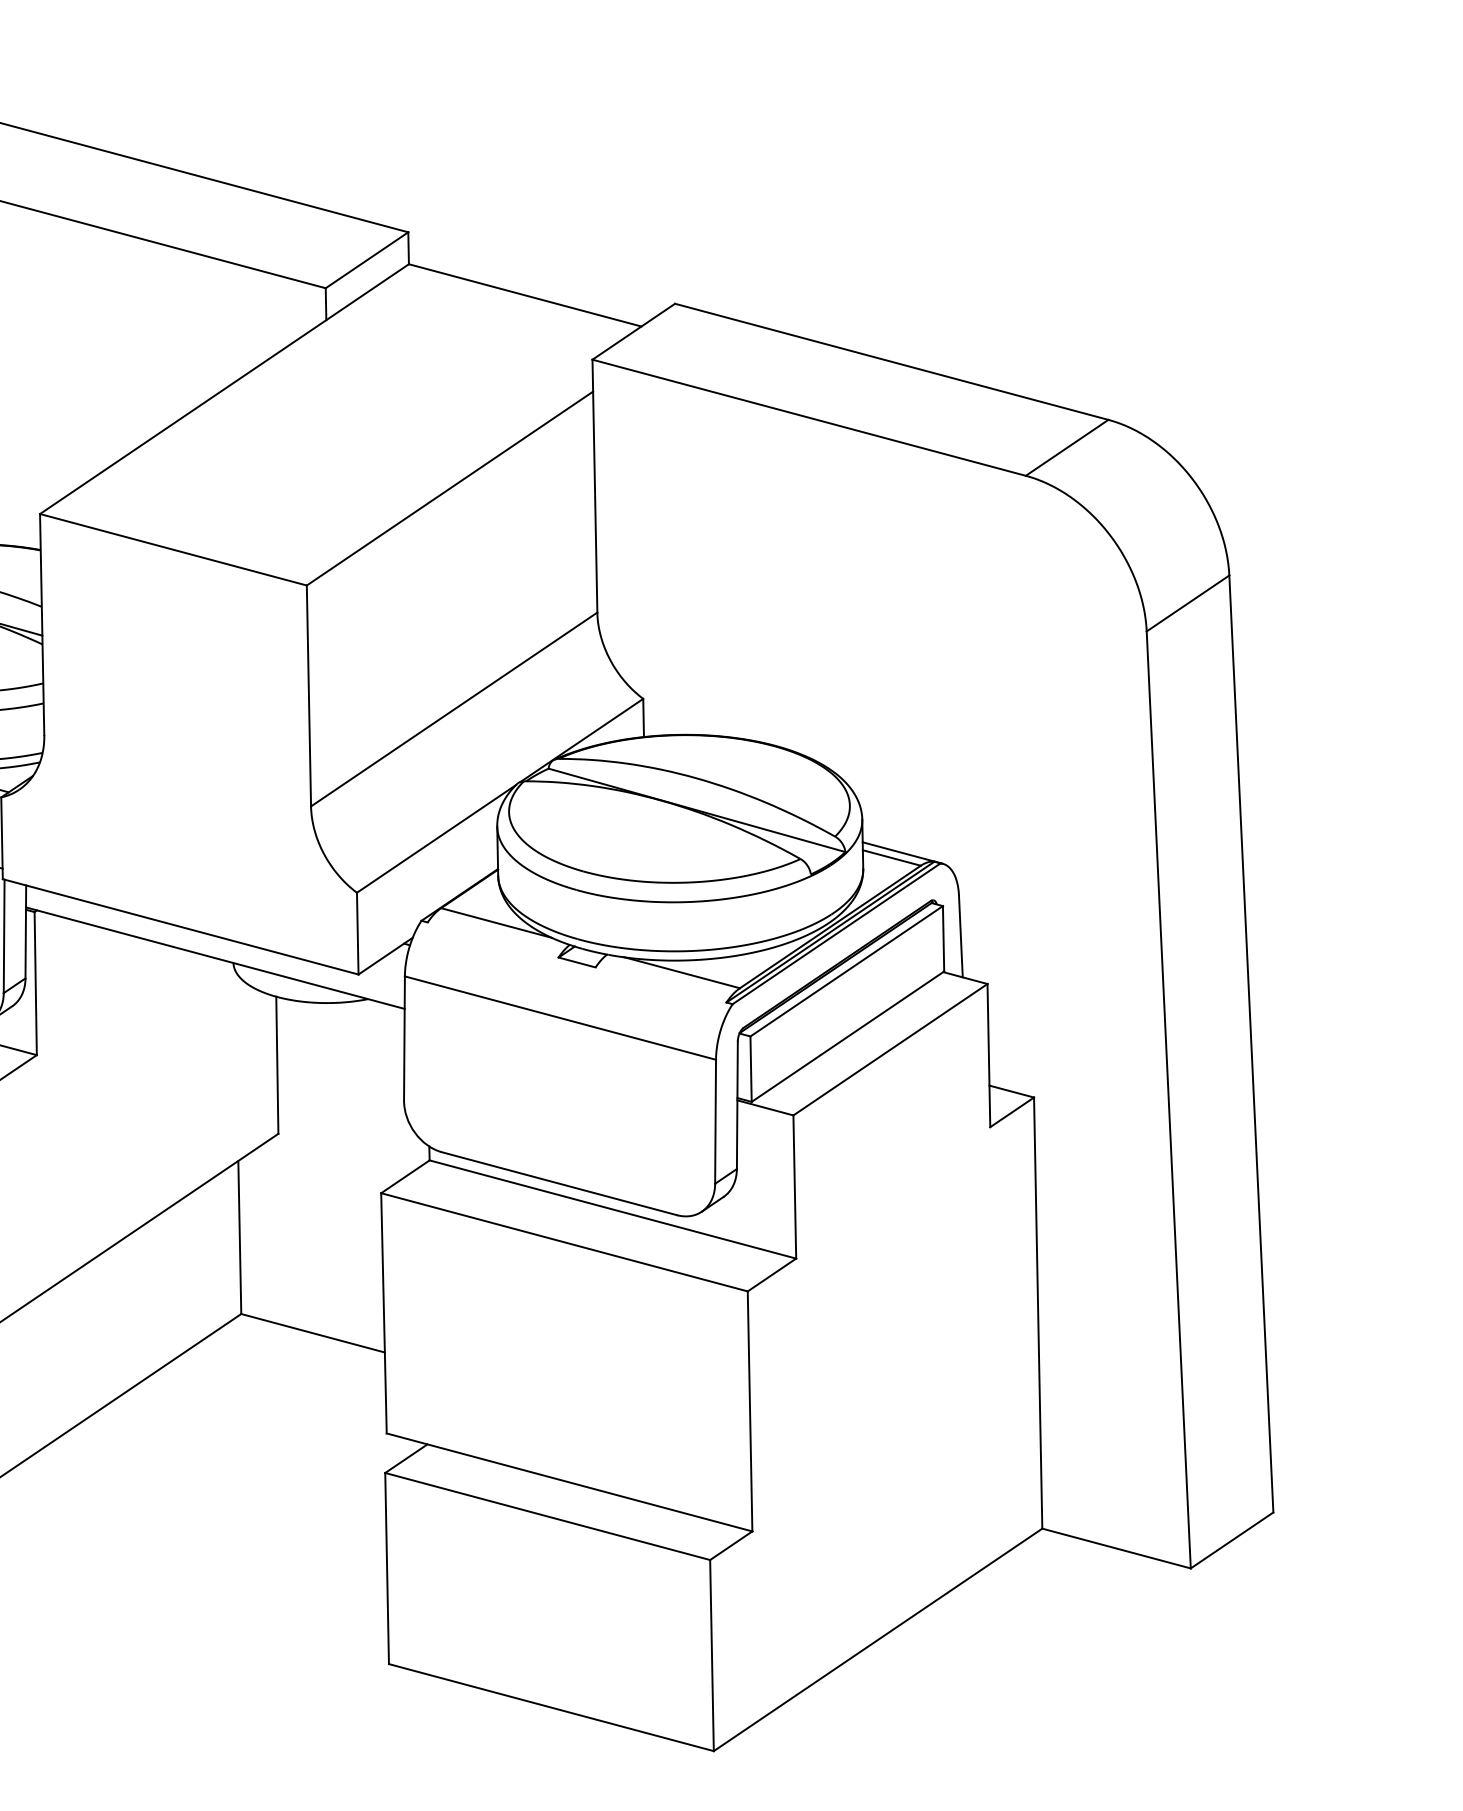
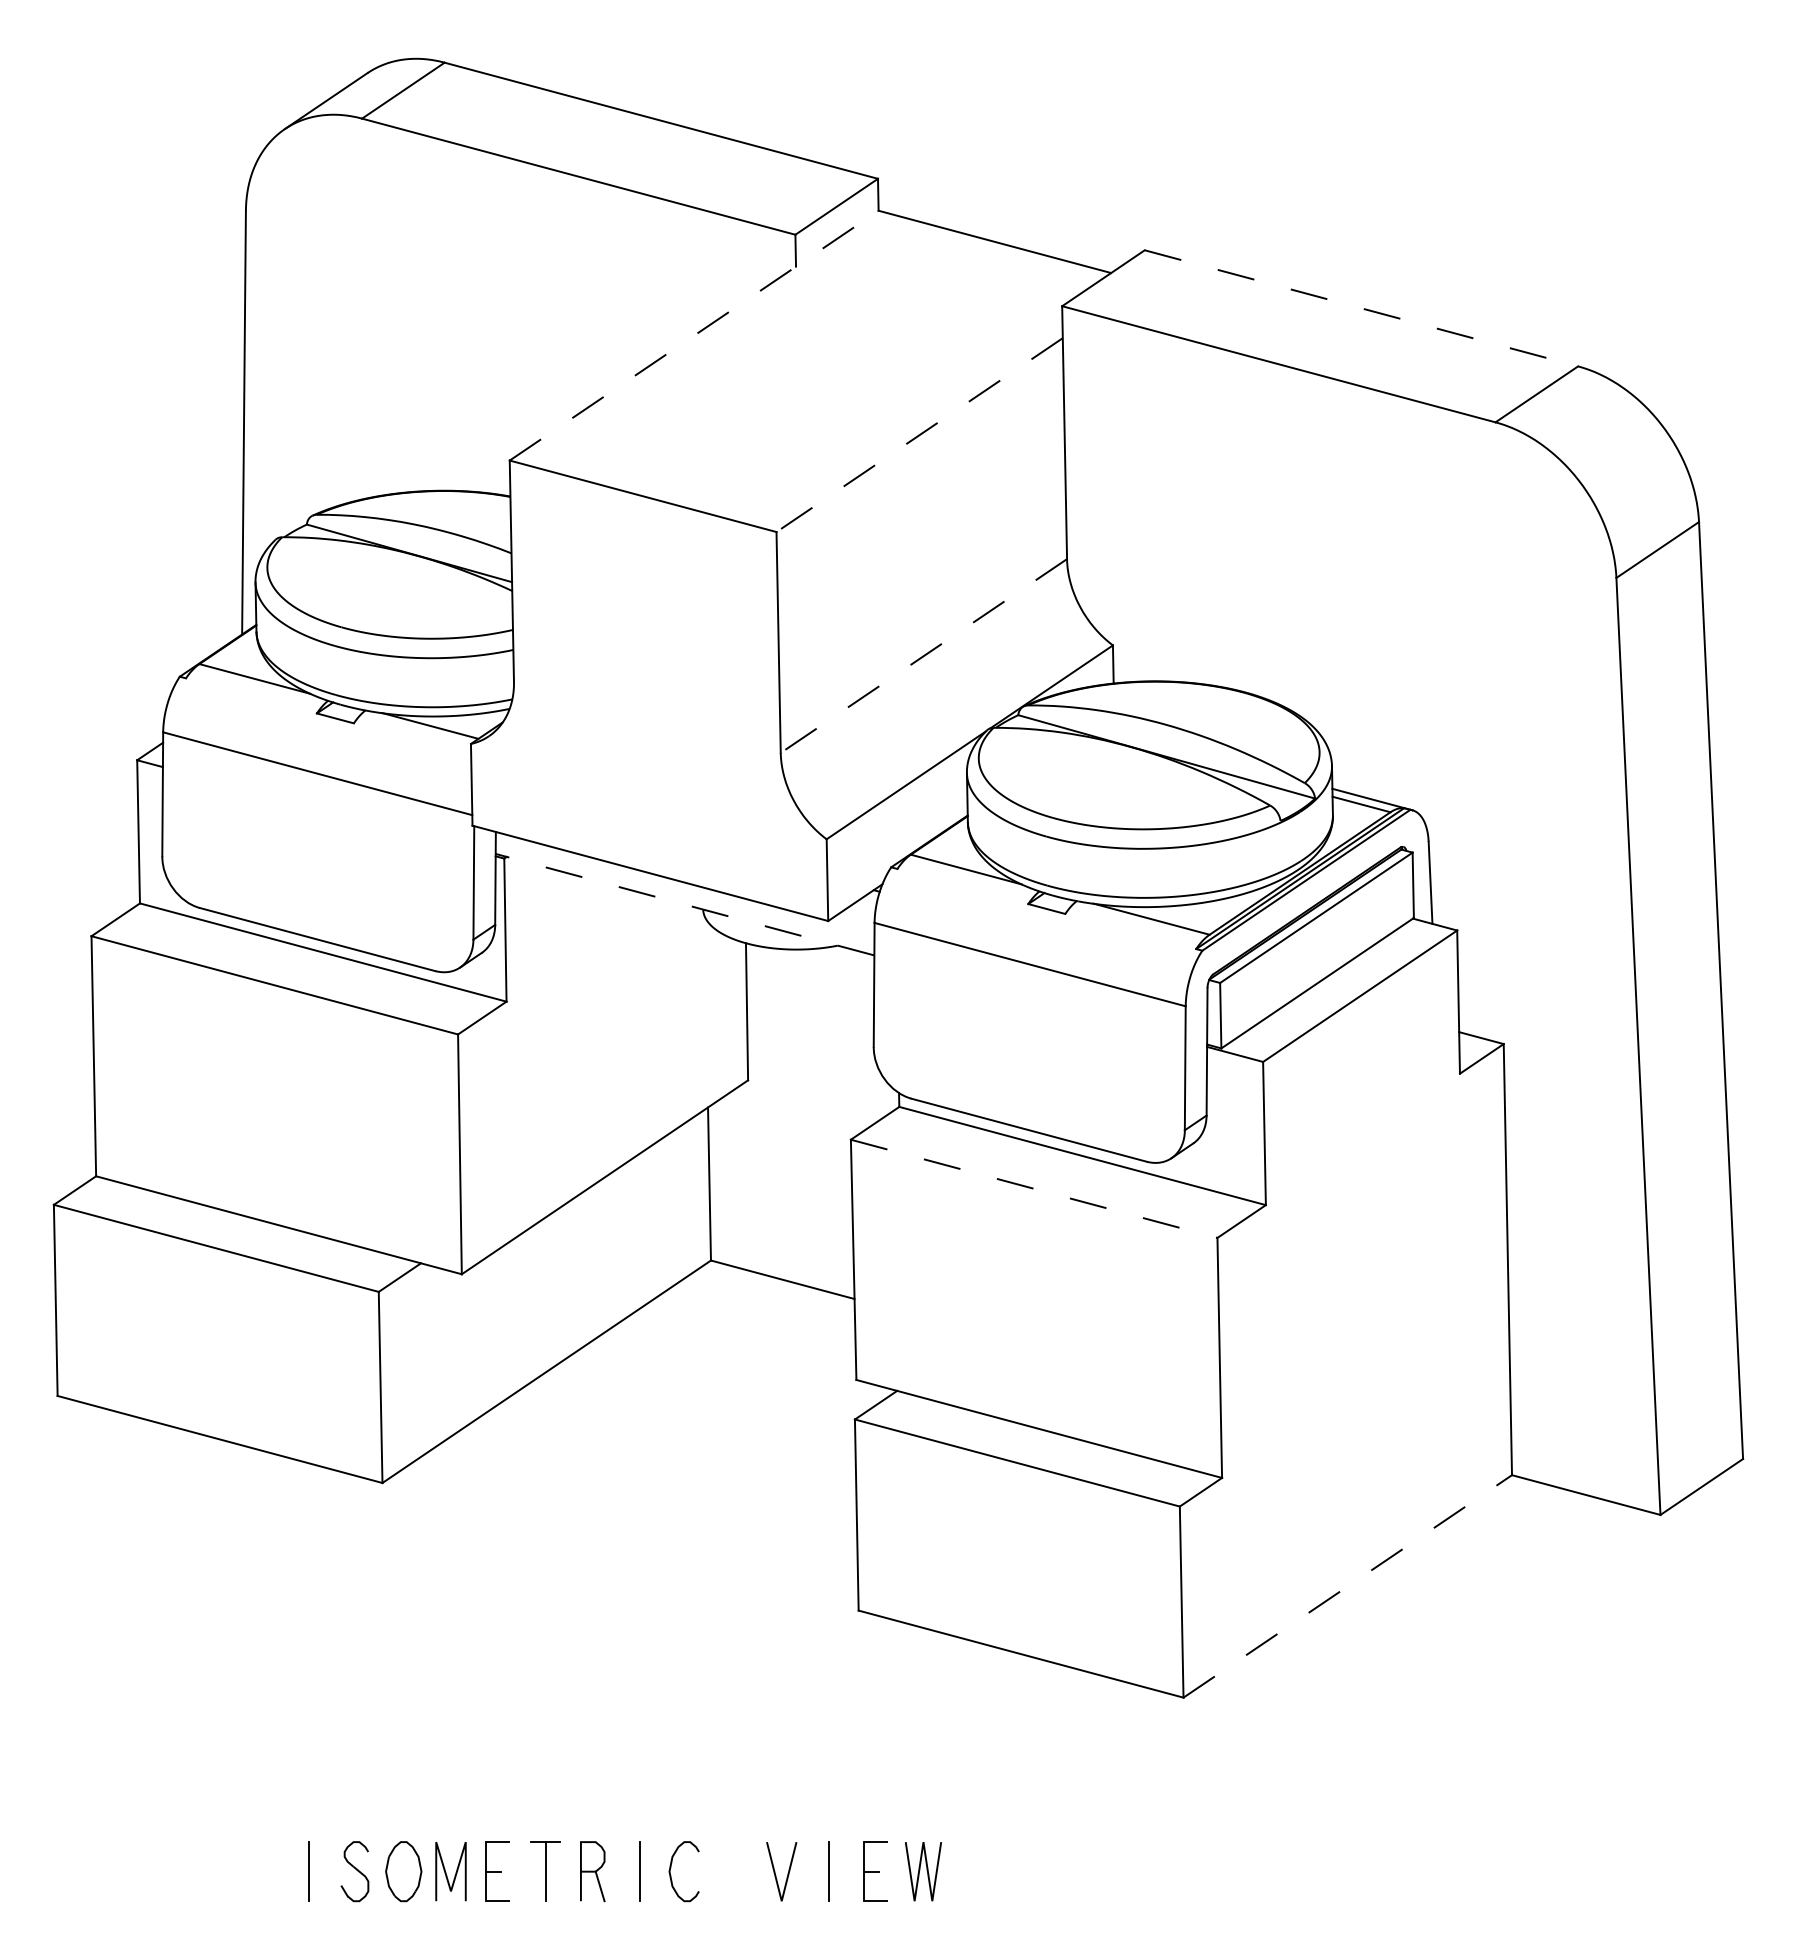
line: (891, 361) -> (1361, 308), solid -> dashed
line: (224, 388) -> (694, 335), solid -> dashed
line: (449, 488) -> (919, 435), solid -> dashed
line: (453, 709) -> (923, 656), solid -> dashed
line: (214, 957) -> (684, 904), solid -> dashed
line: (564, 1241) -> (1034, 1188), solid -> dashed
line: (878, 1639) -> (1348, 1586), solid -> dashed

